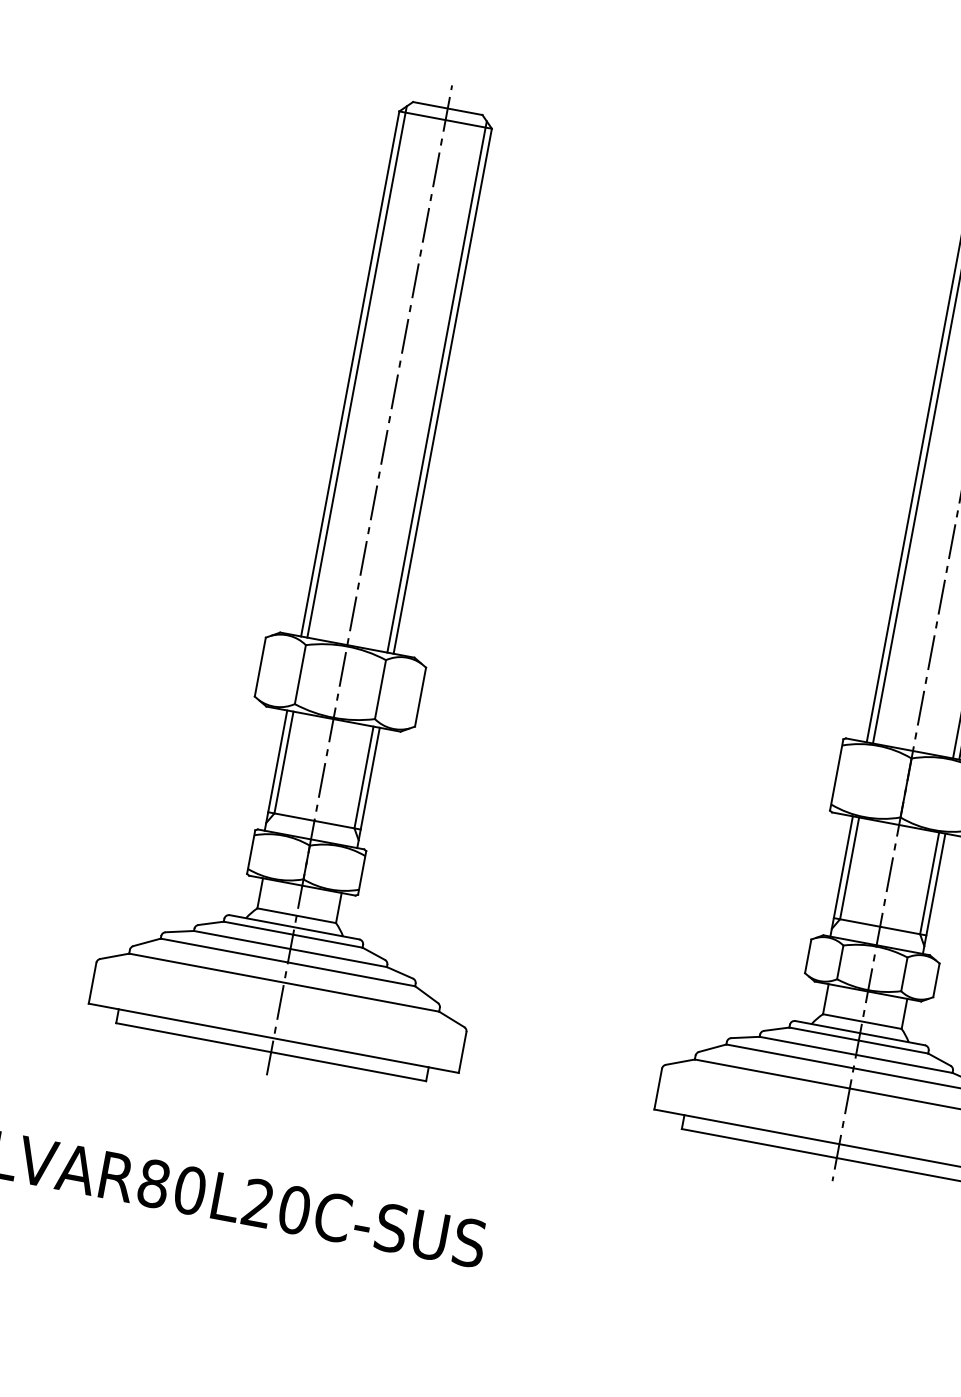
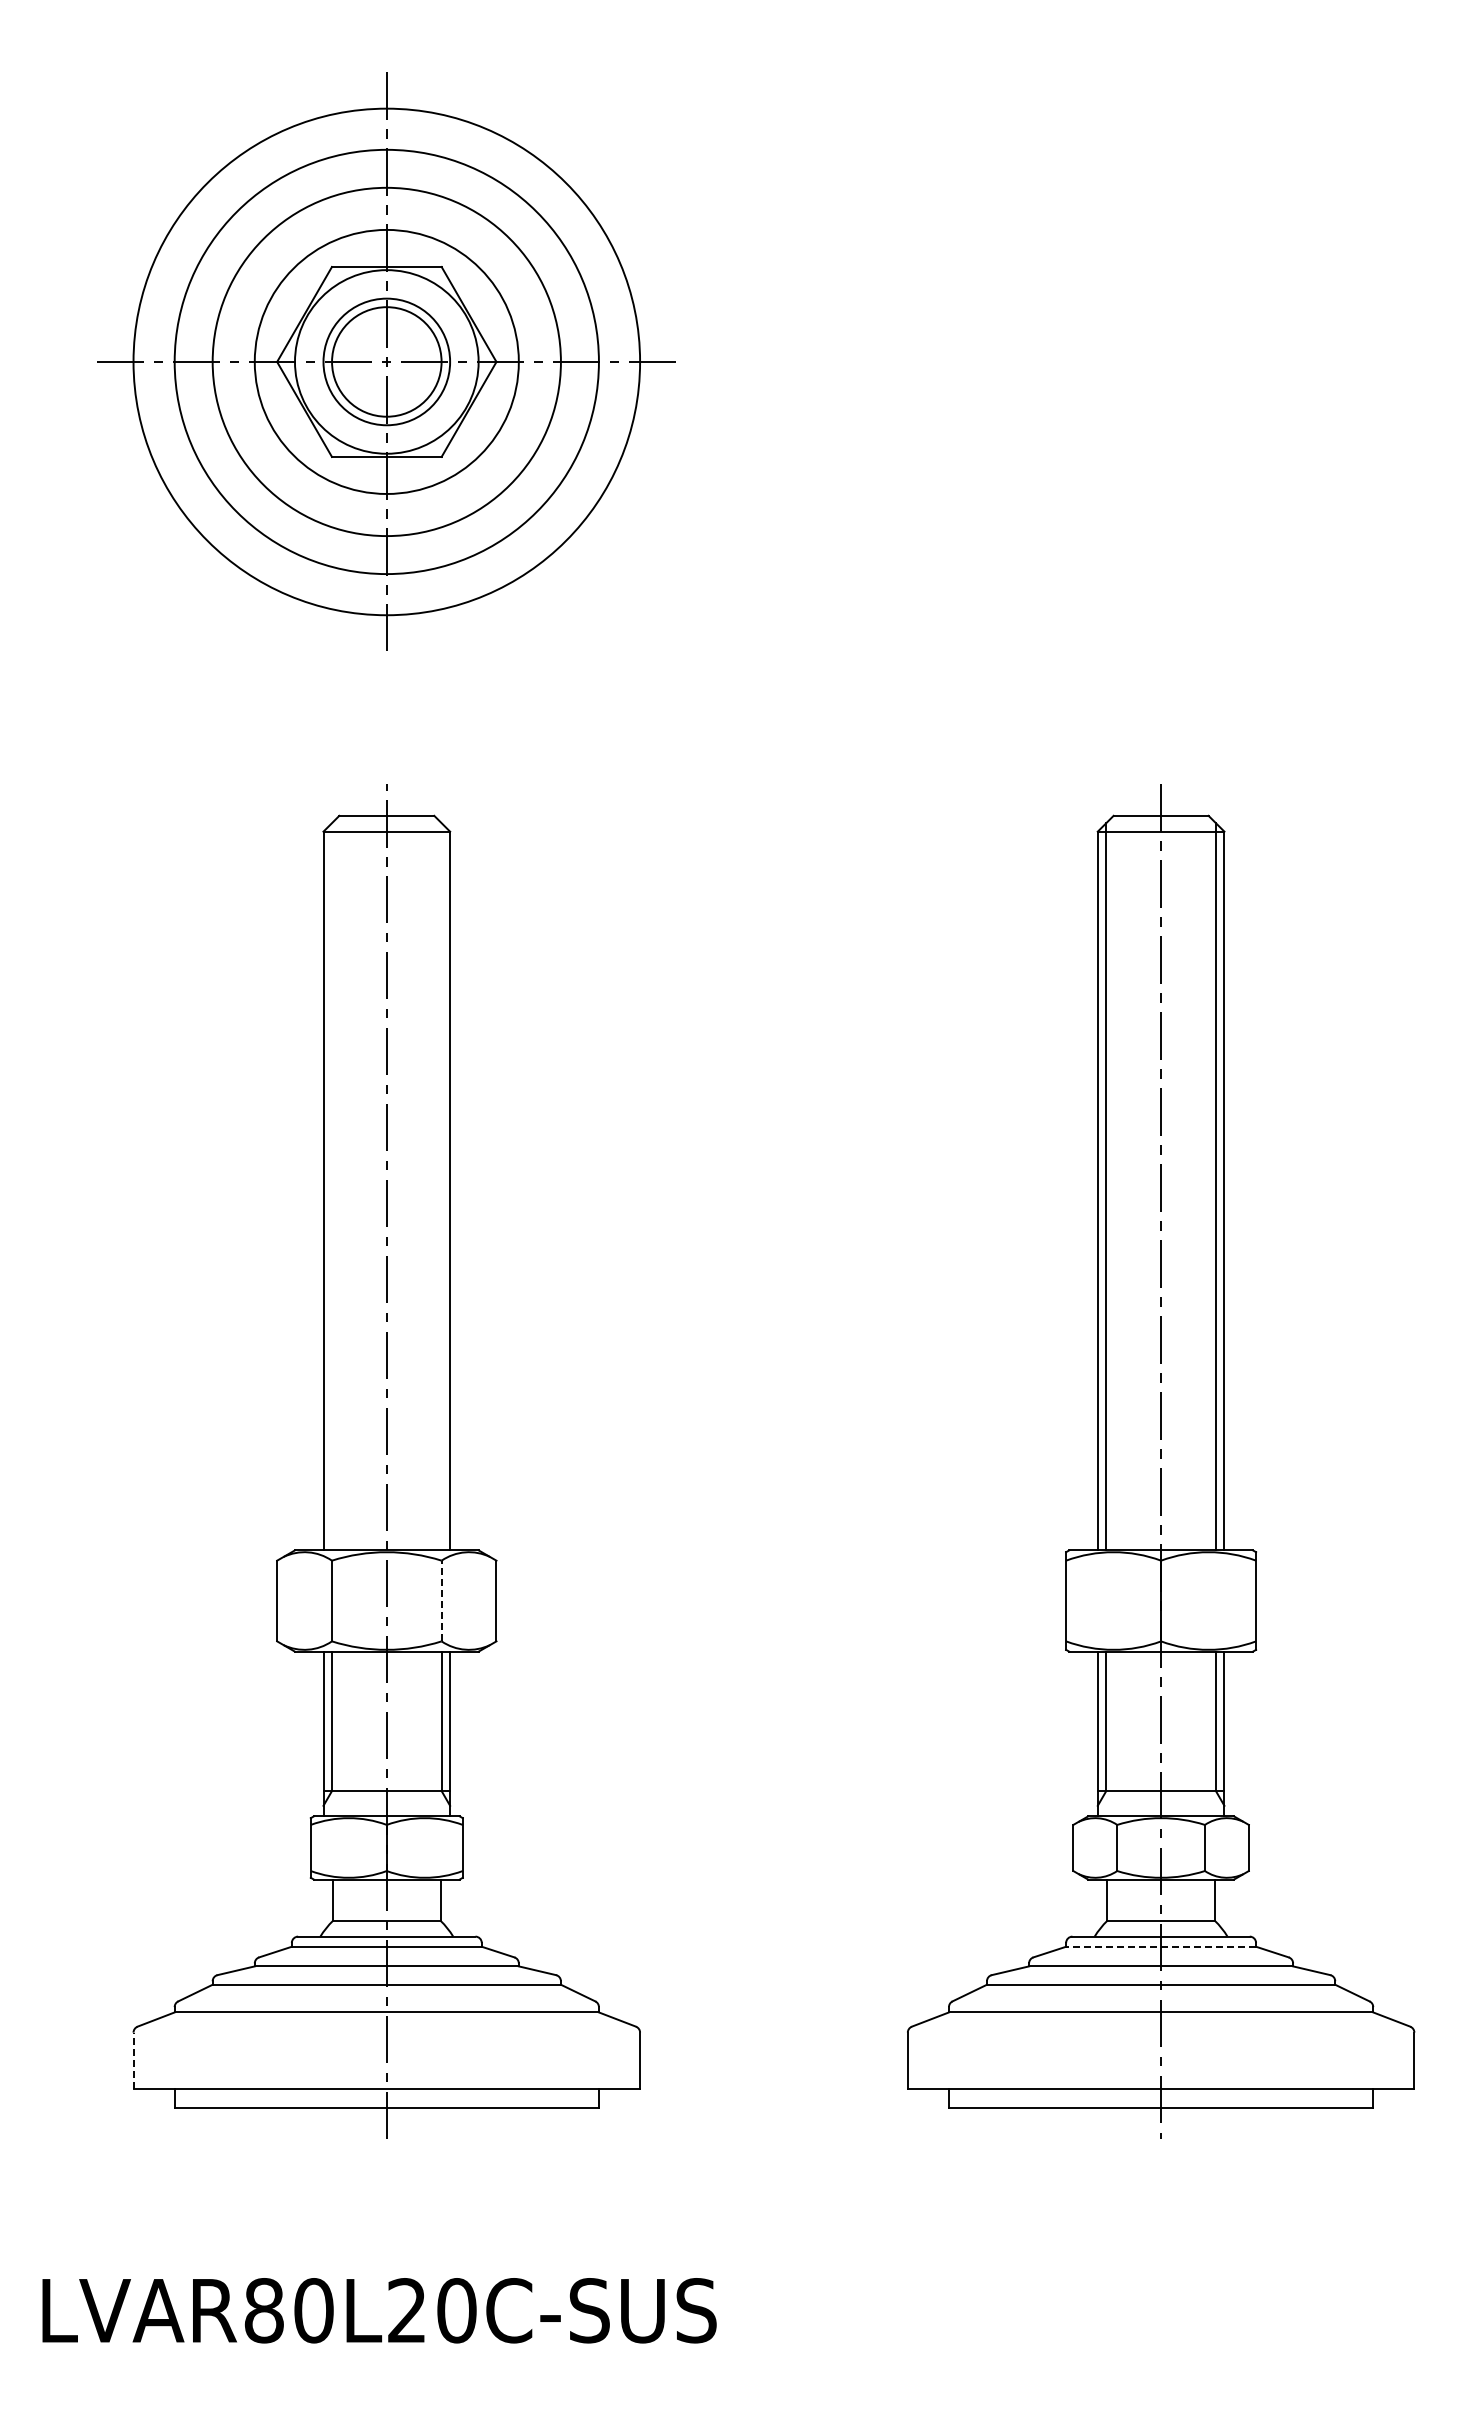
line: (357, 371) -> (332, 1186), removed
line: (437, 386) -> (441, 1186), removed
line: (380, 689) -> (441, 1600), solid -> dashed
line: (92, 983) -> (133, 2060), solid -> dashed
line: (859, 1040) -> (1161, 1946), solid -> dashed

